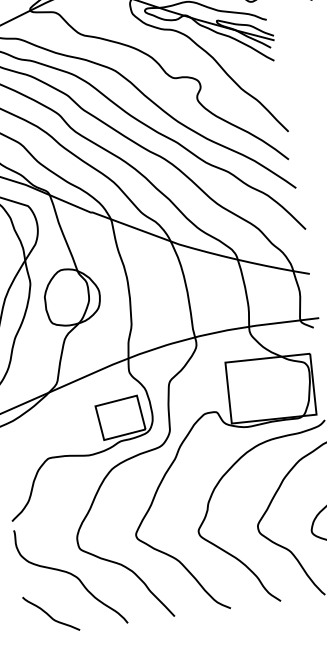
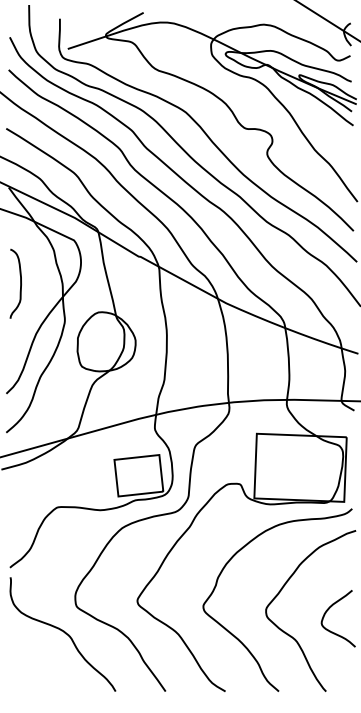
curve: (49, 614) -> (34, 670), removed

